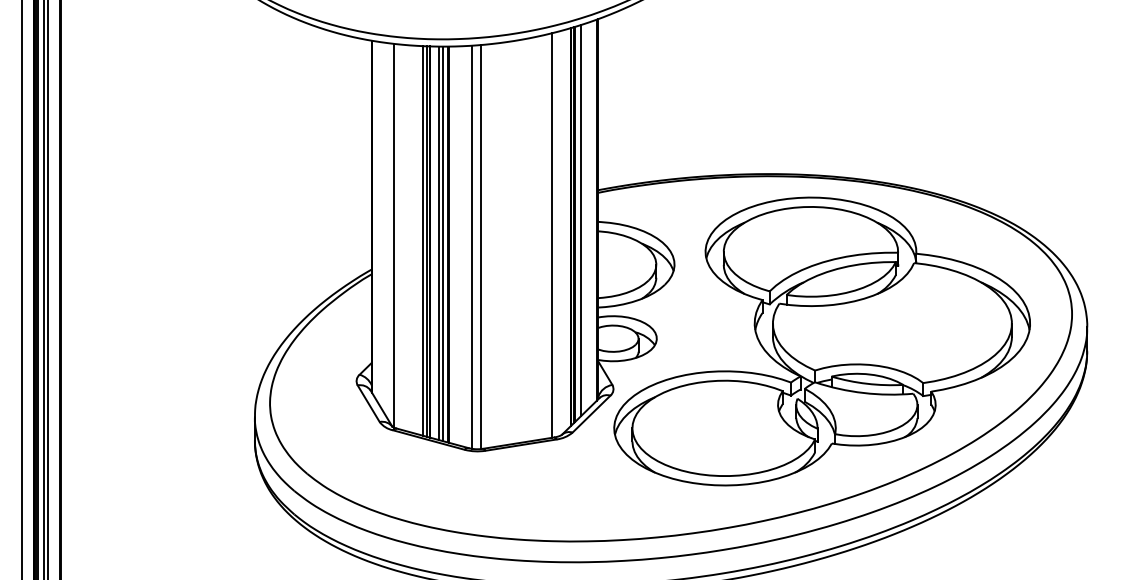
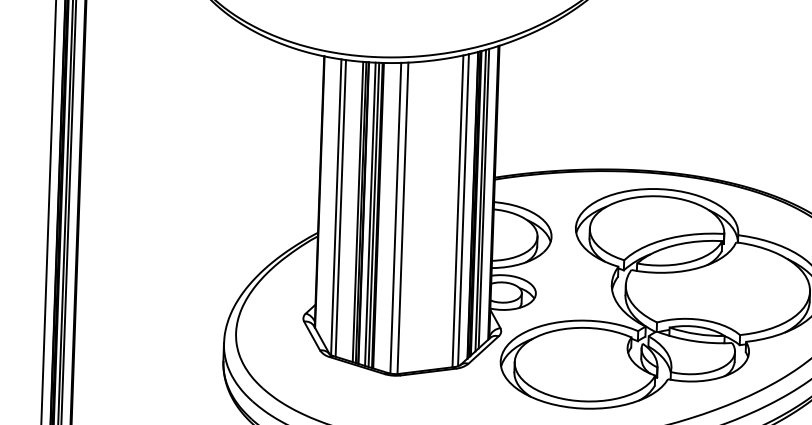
line: (585, 217) -> (484, 198), added
line: (559, 233) -> (463, 210), added
line: (400, 236) -> (341, 208), added

